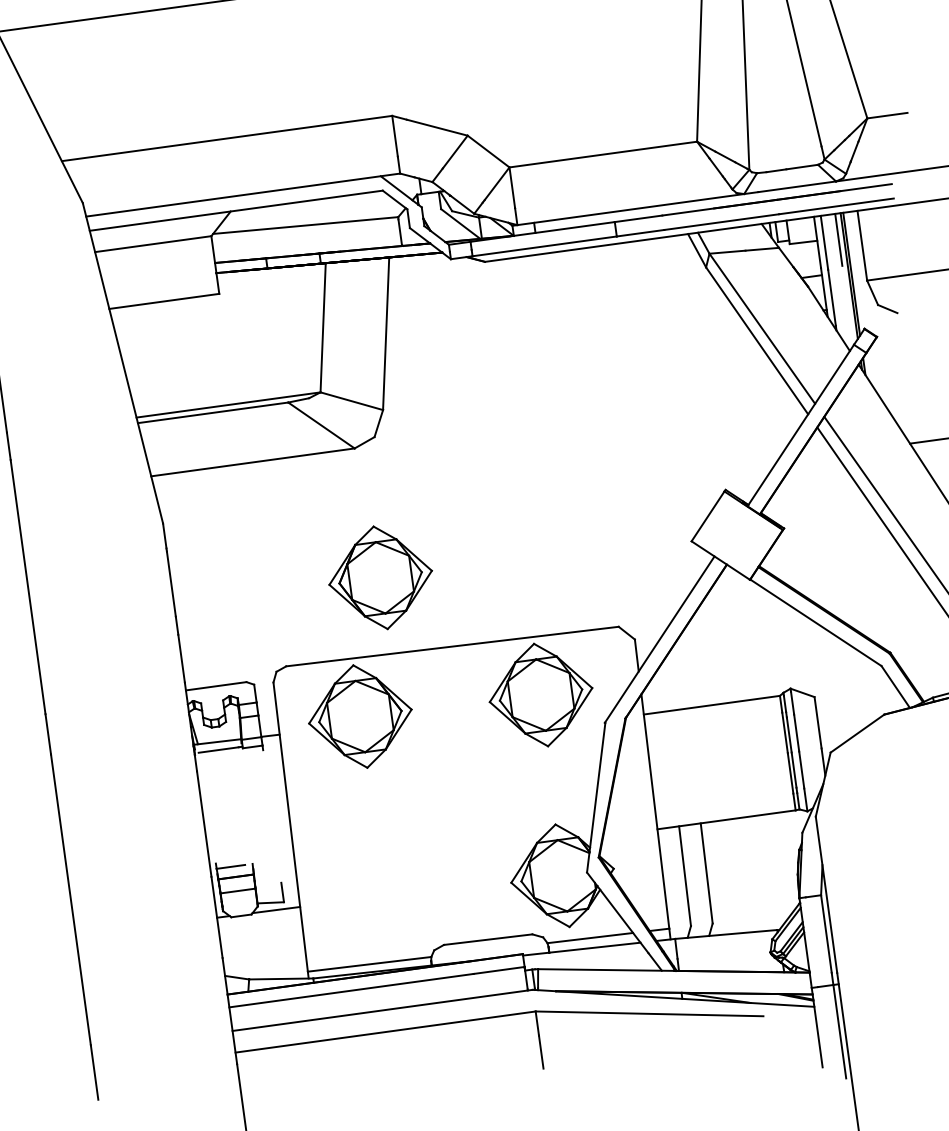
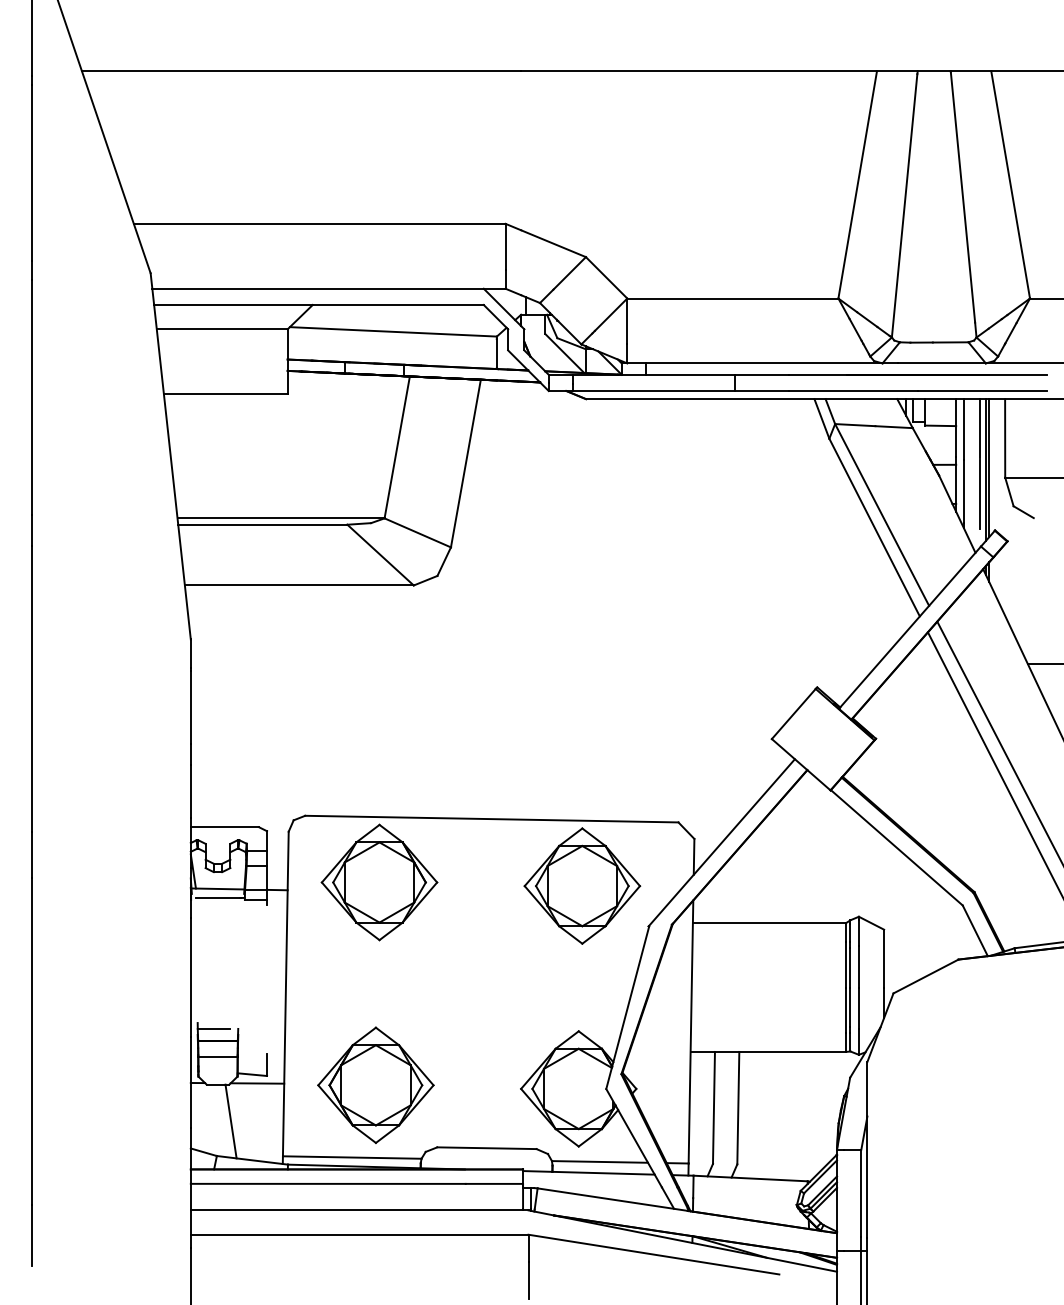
line: (847, 298) -> (980, 494), added
part: (380, 577) -> (375, 1084), moved
line: (257, 947) -> (230, 1121), added

